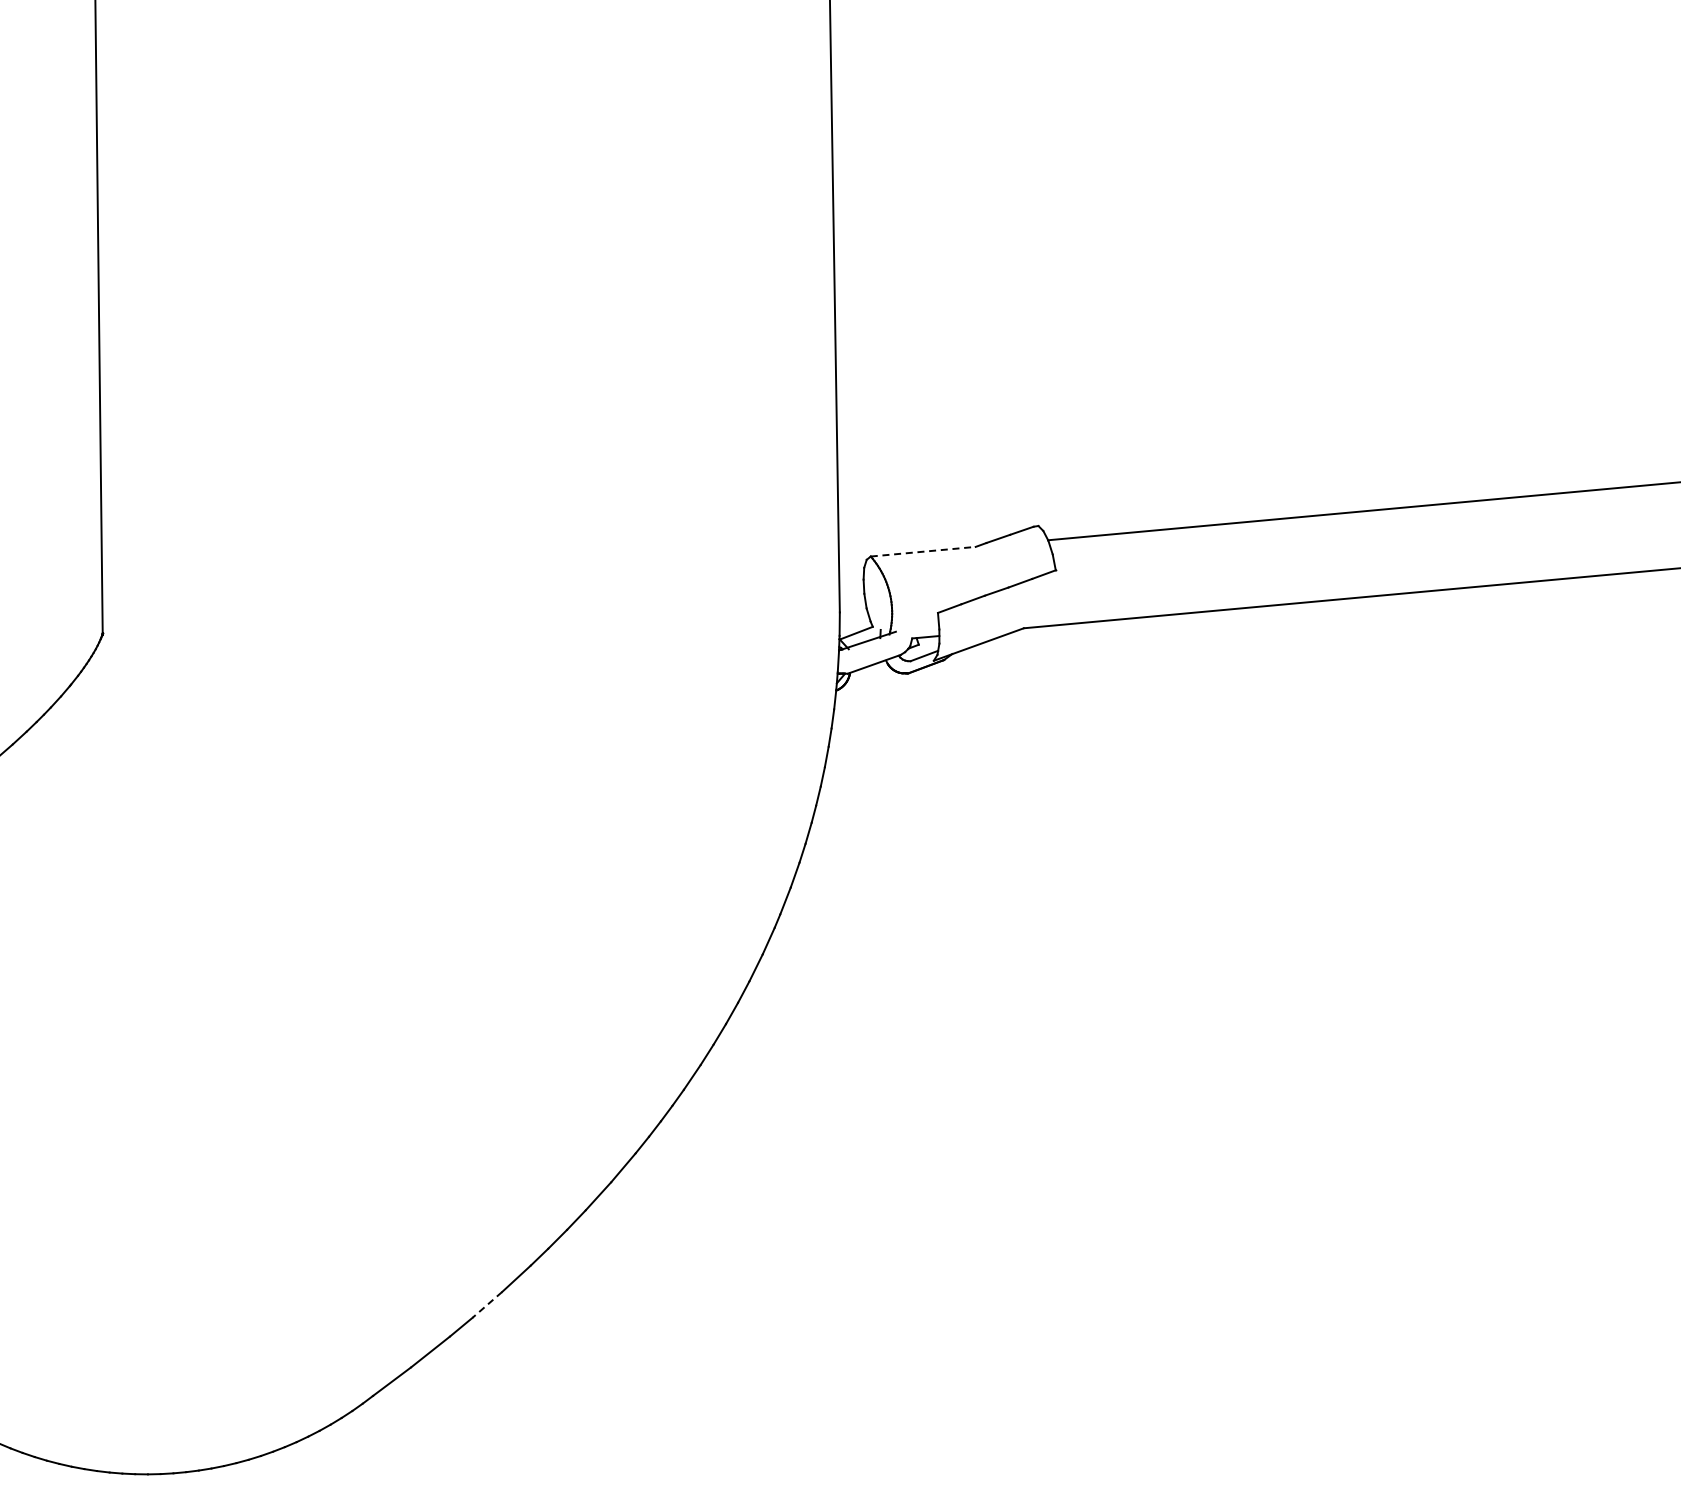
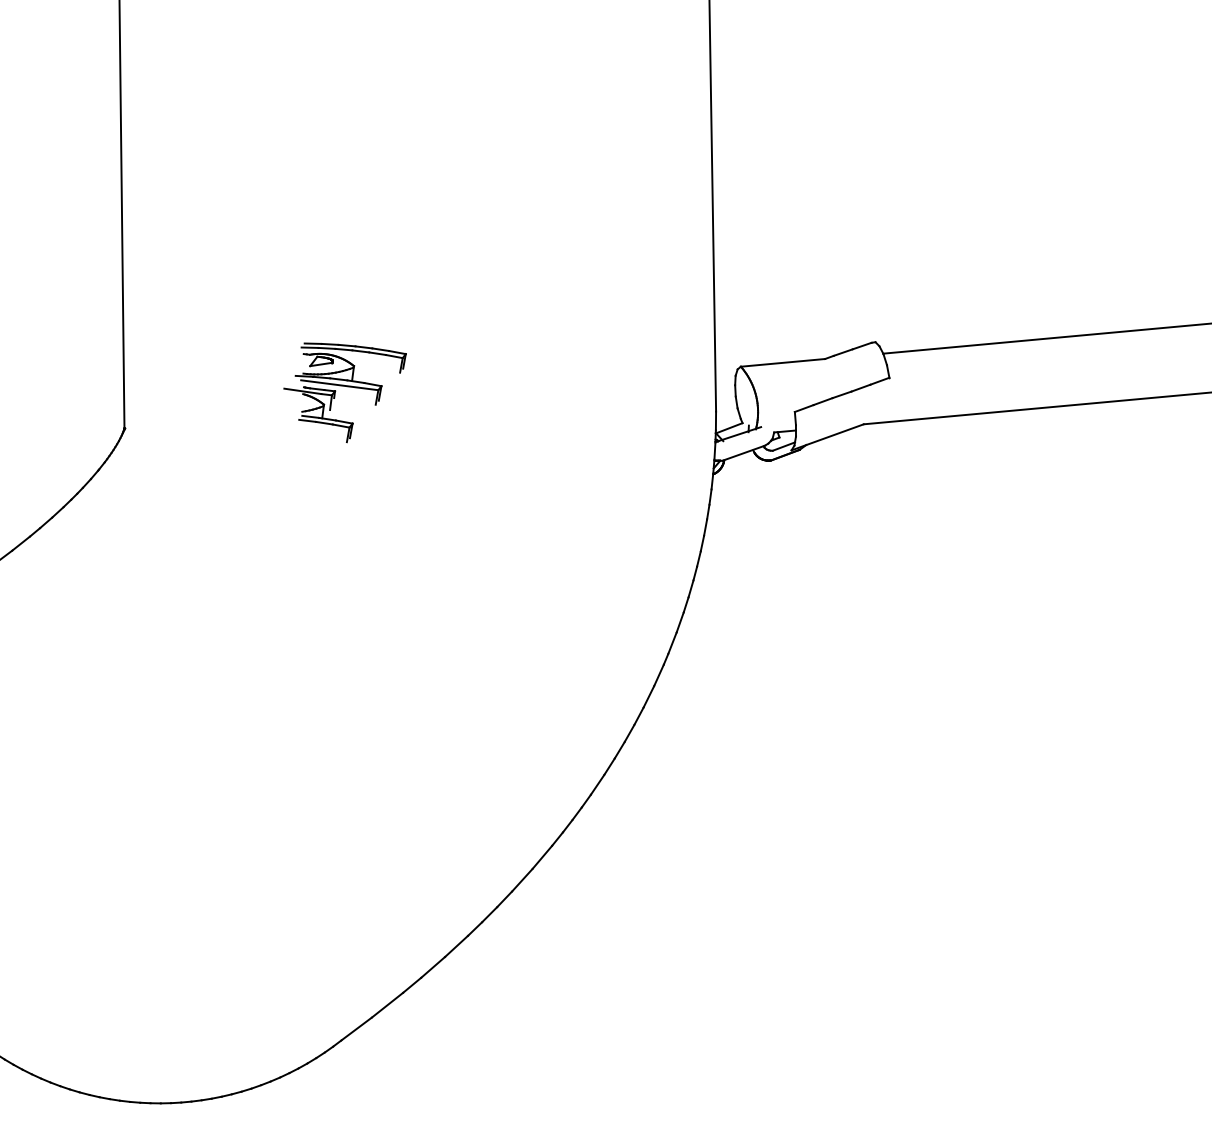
line: (923, 551) -> (783, 362), dashed -> solid
part: (377, 581) -> (345, 386), added
line: (487, 1304) -> (433, 967), dashed -> solid

